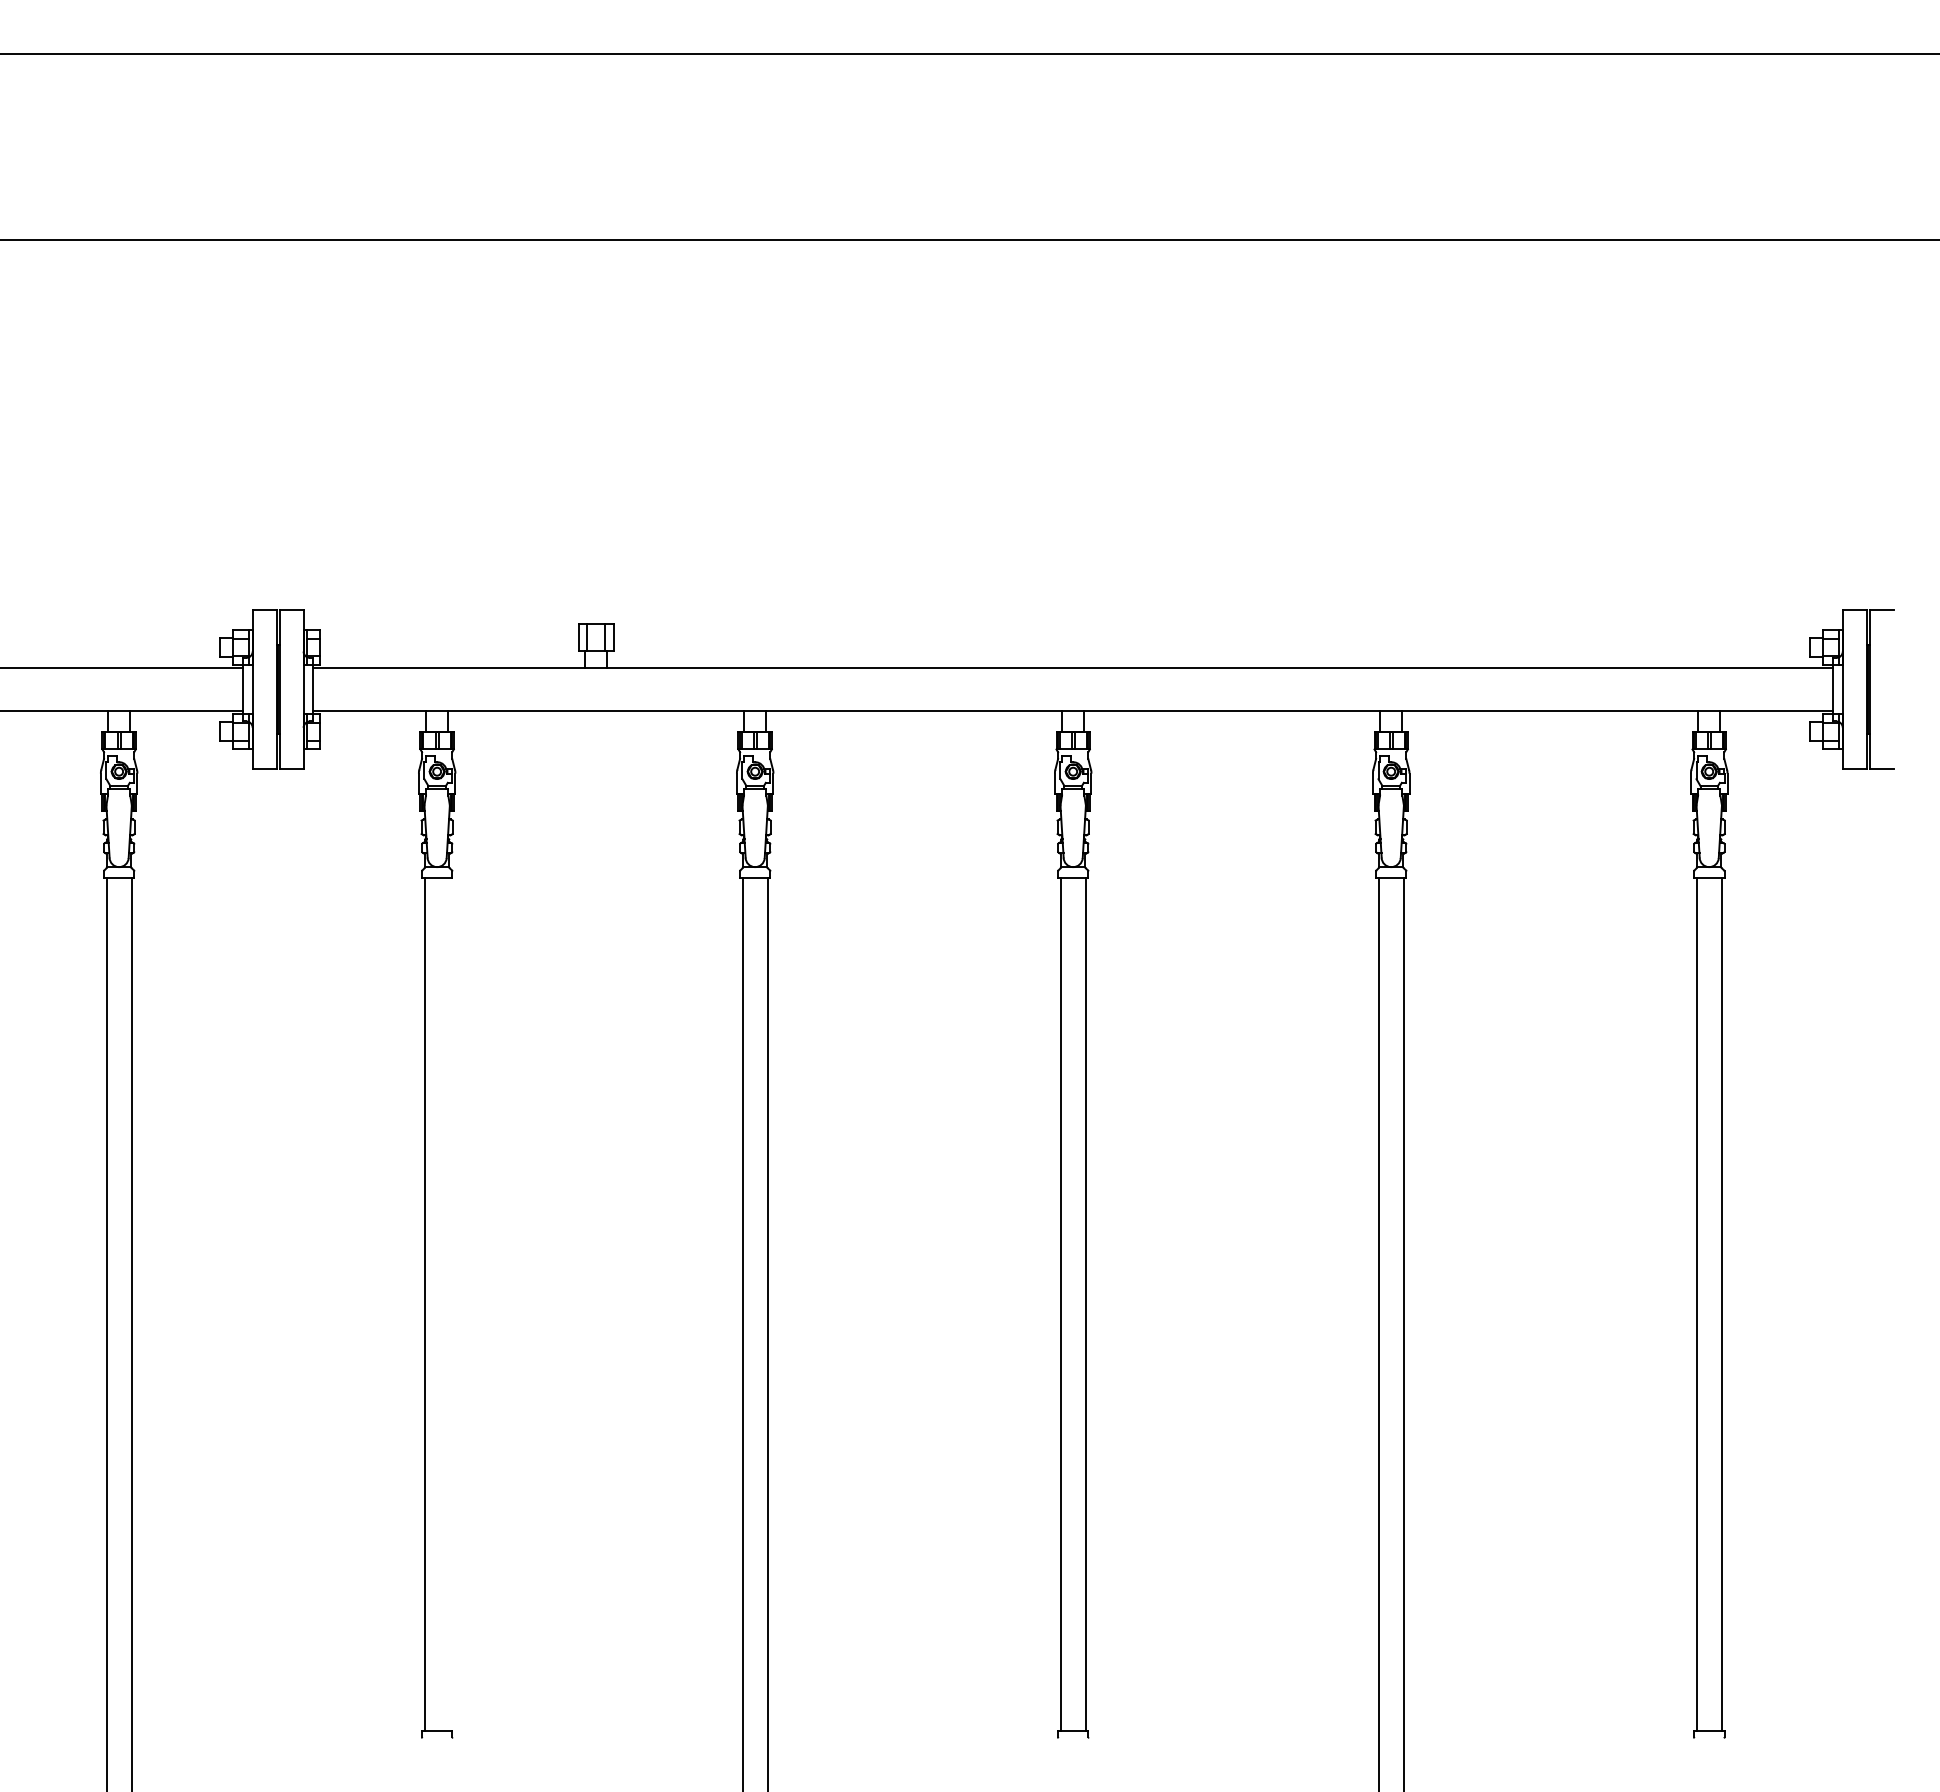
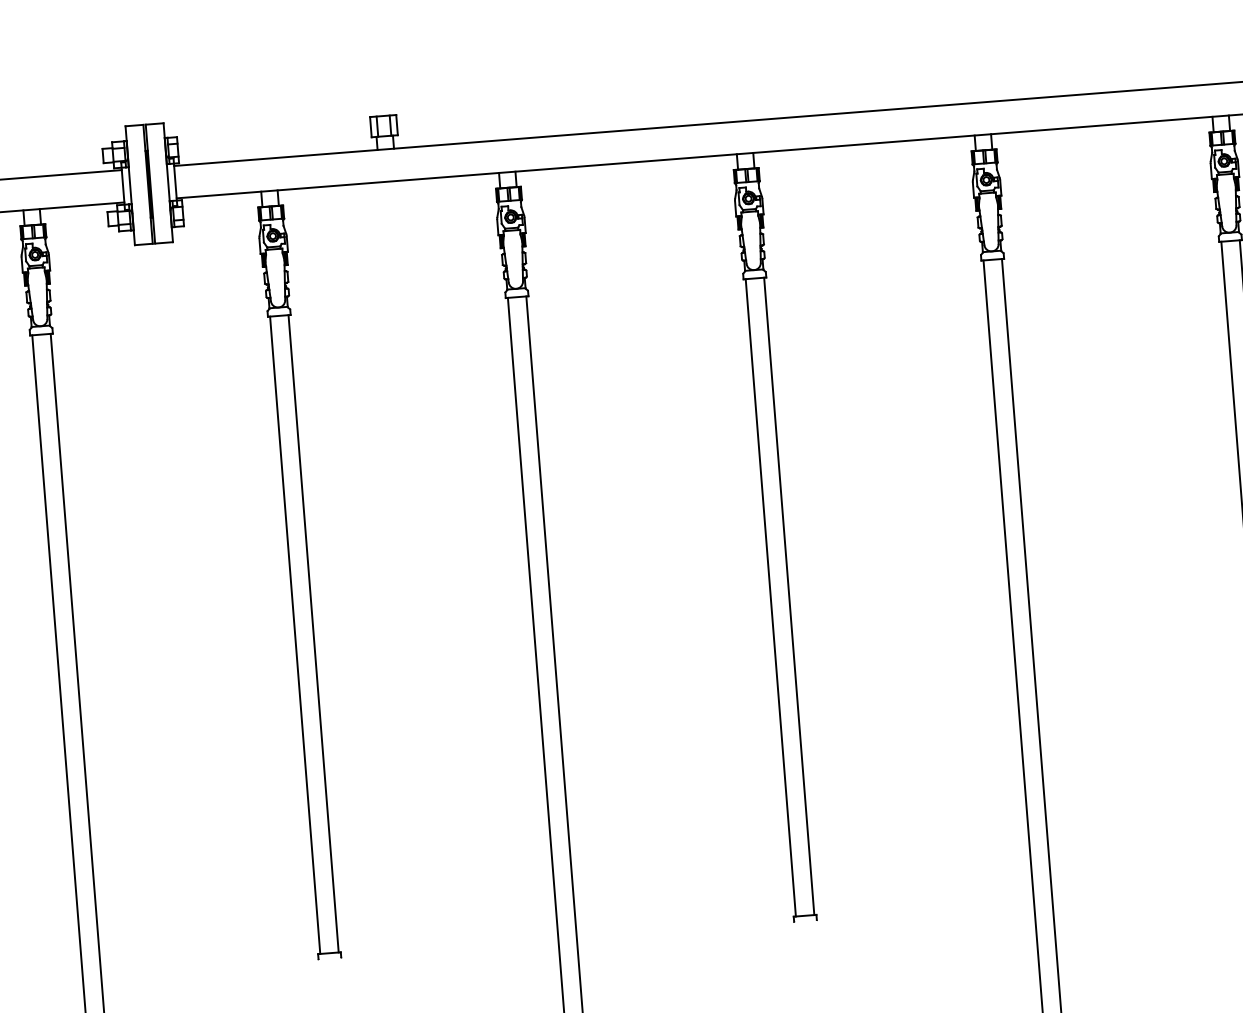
line: (449, 1304) -> (313, 633), added

